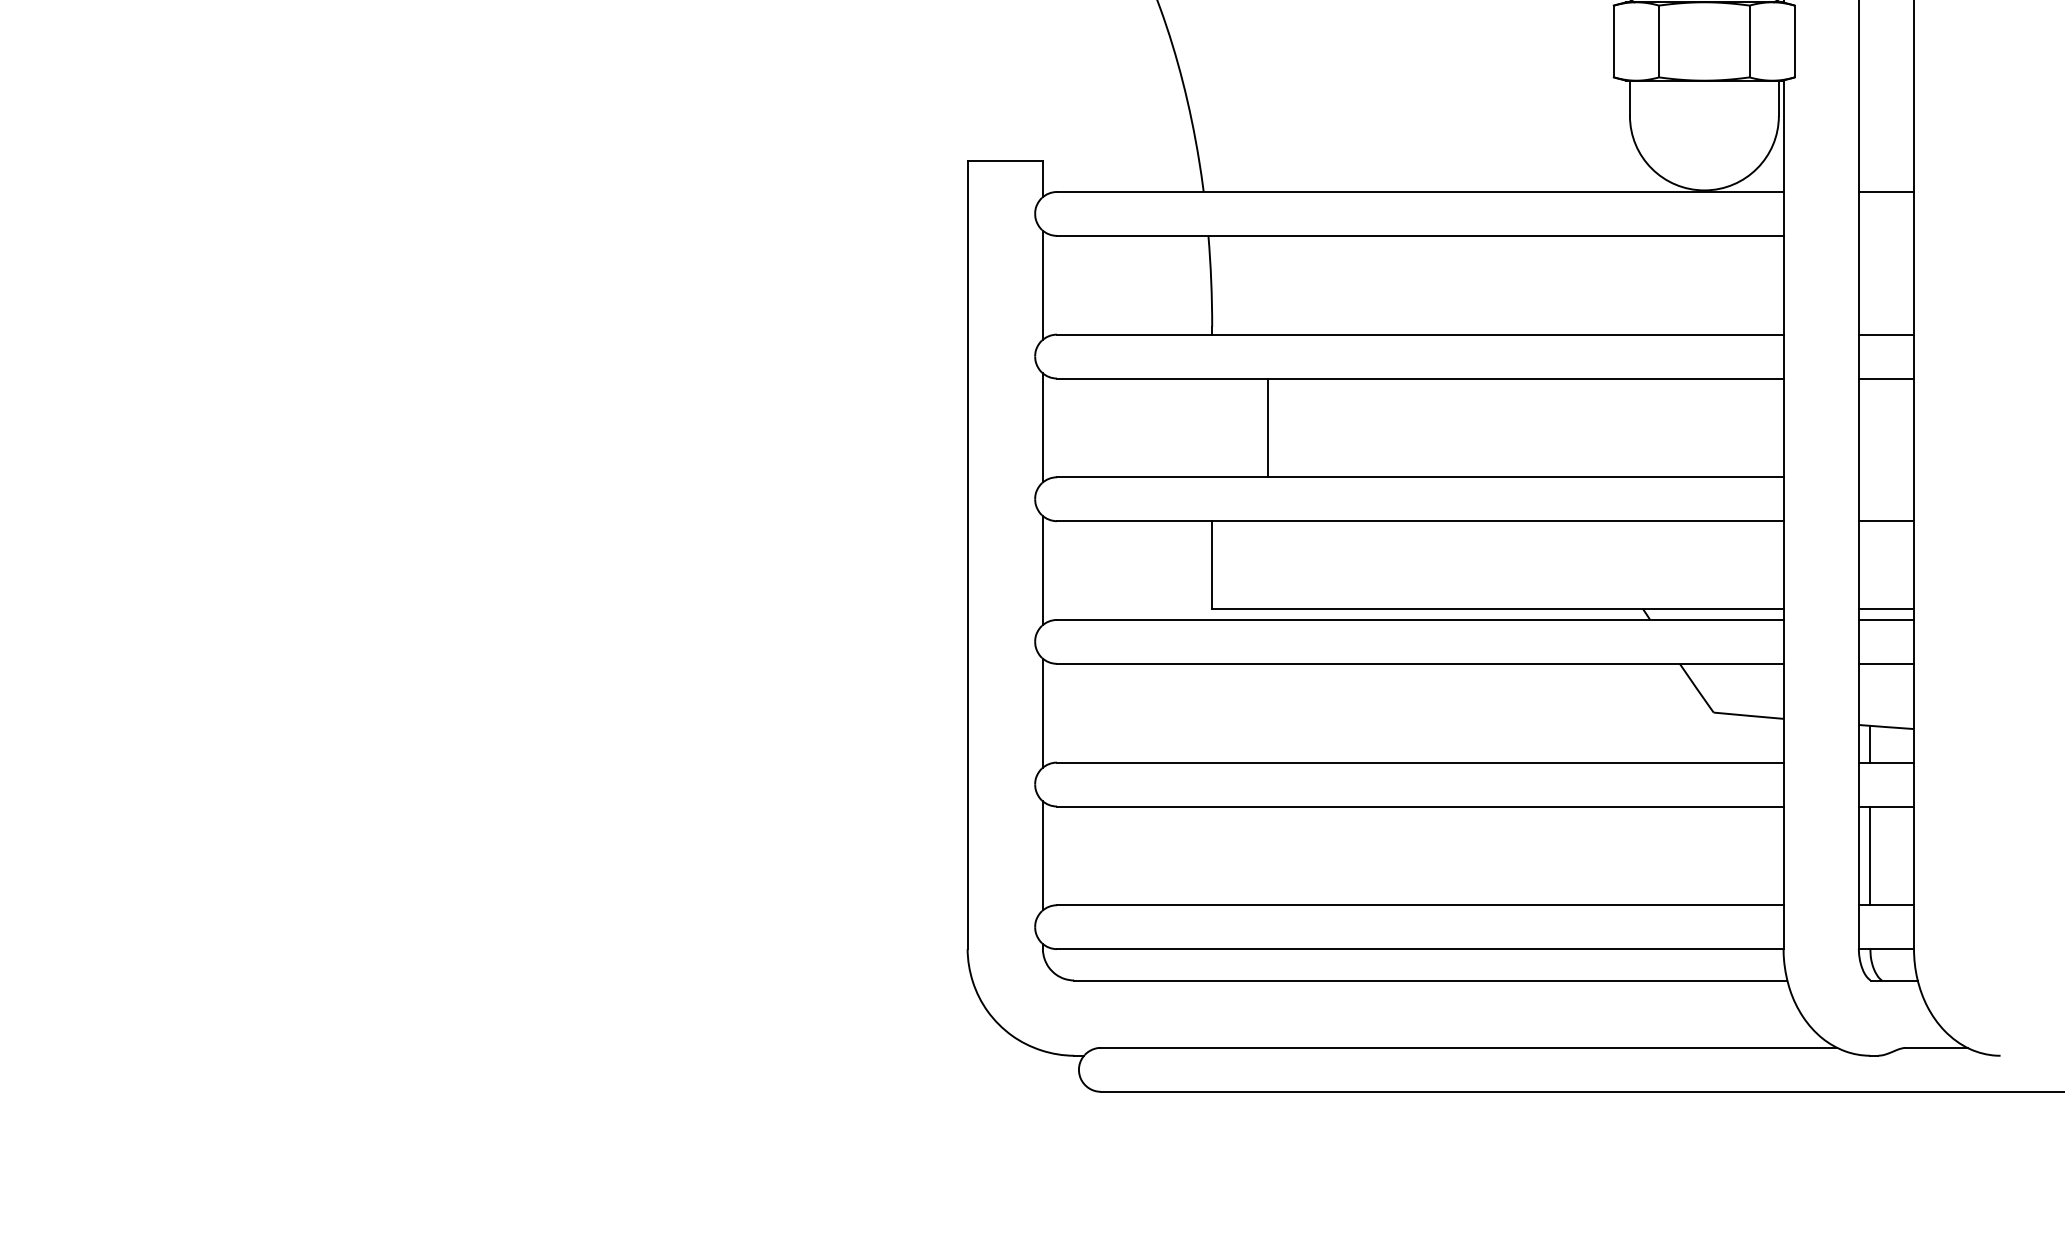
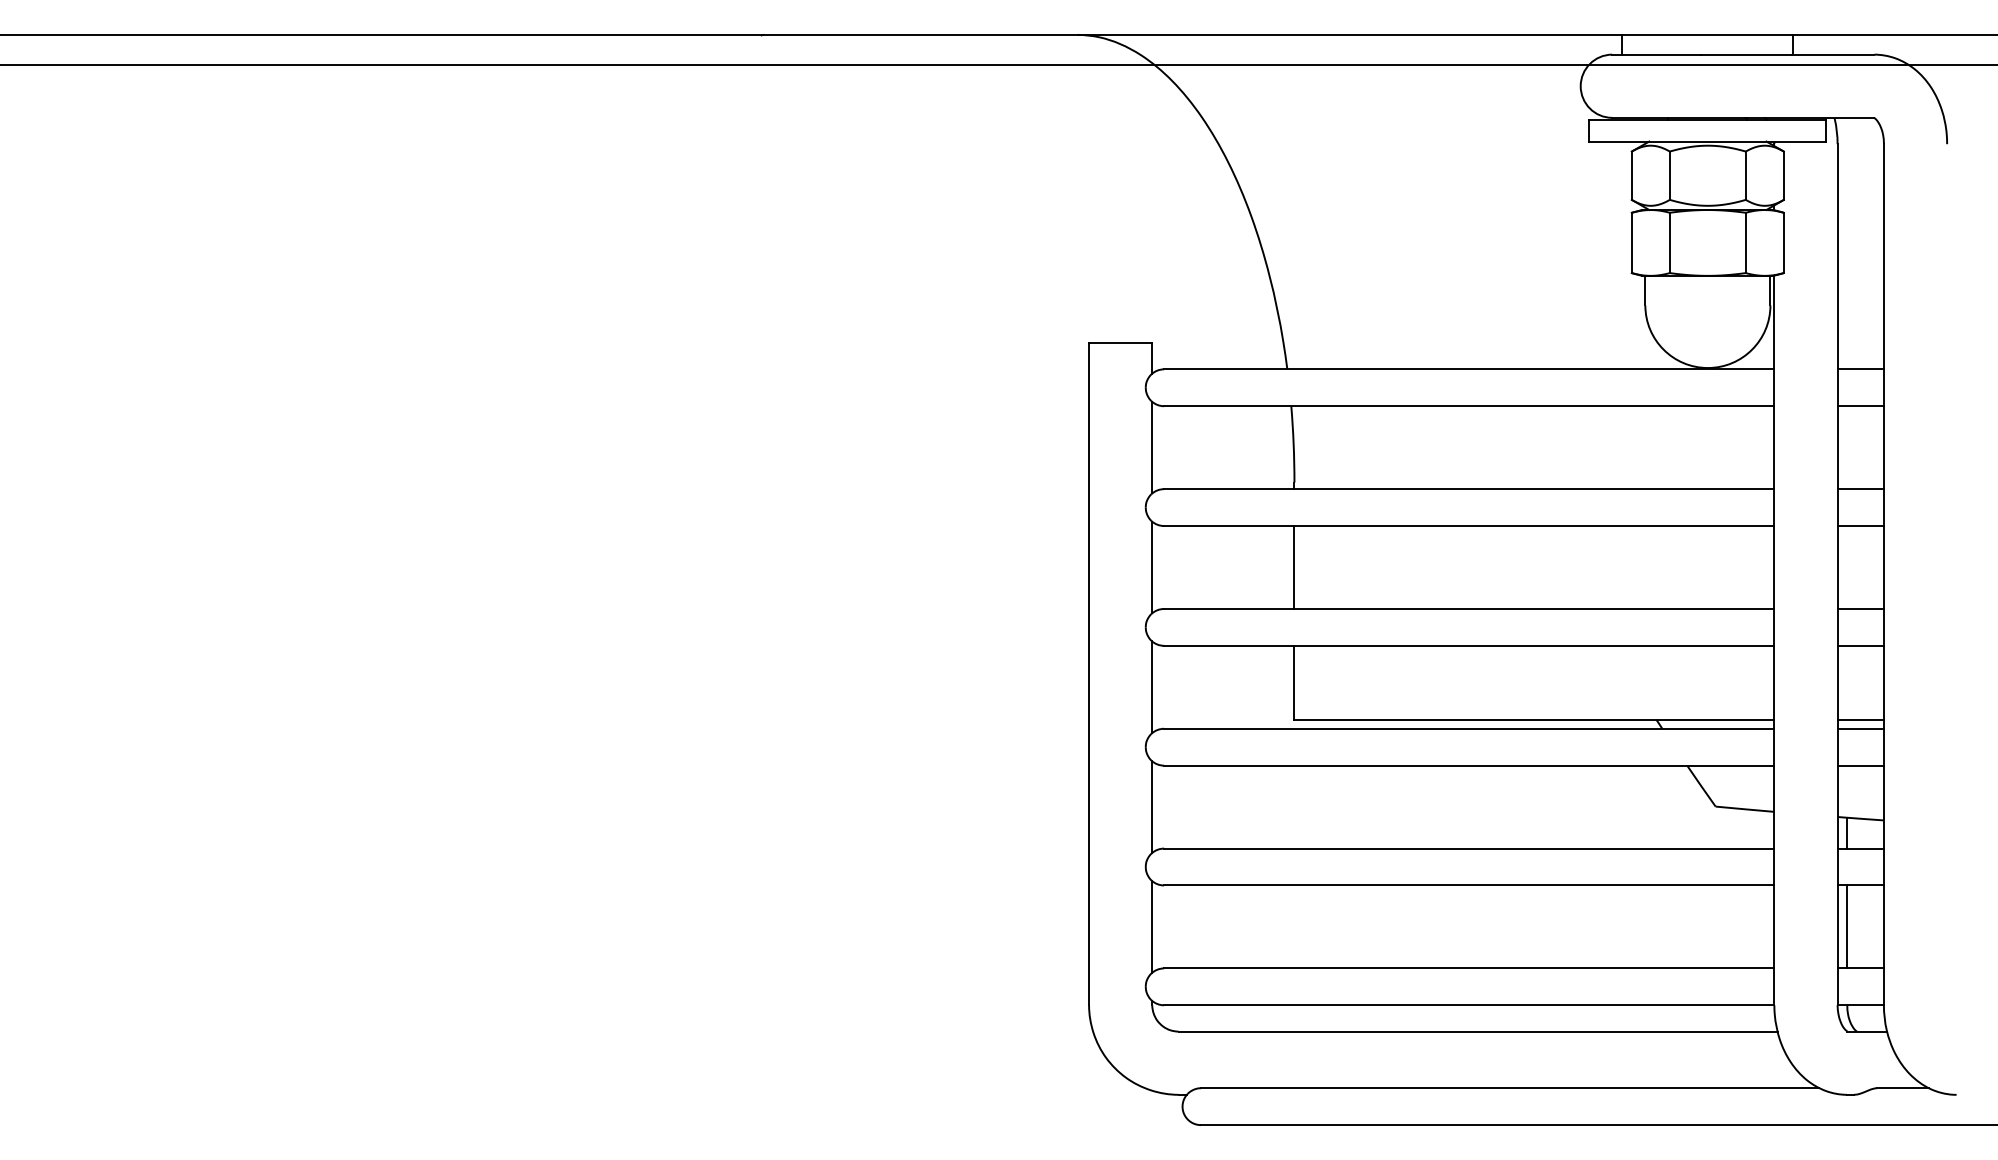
line: (1886, 236) -> (1860, 406), added
line: (1268, 427) -> (1294, 567), moved
line: (1886, 476) -> (1860, 608), added

